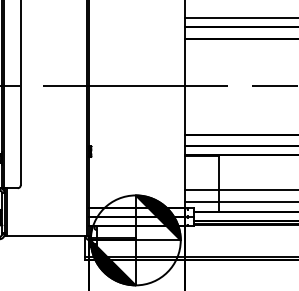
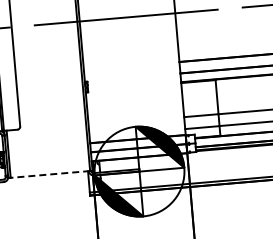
line: (46, 235) -> (50, 174), solid -> dashed

